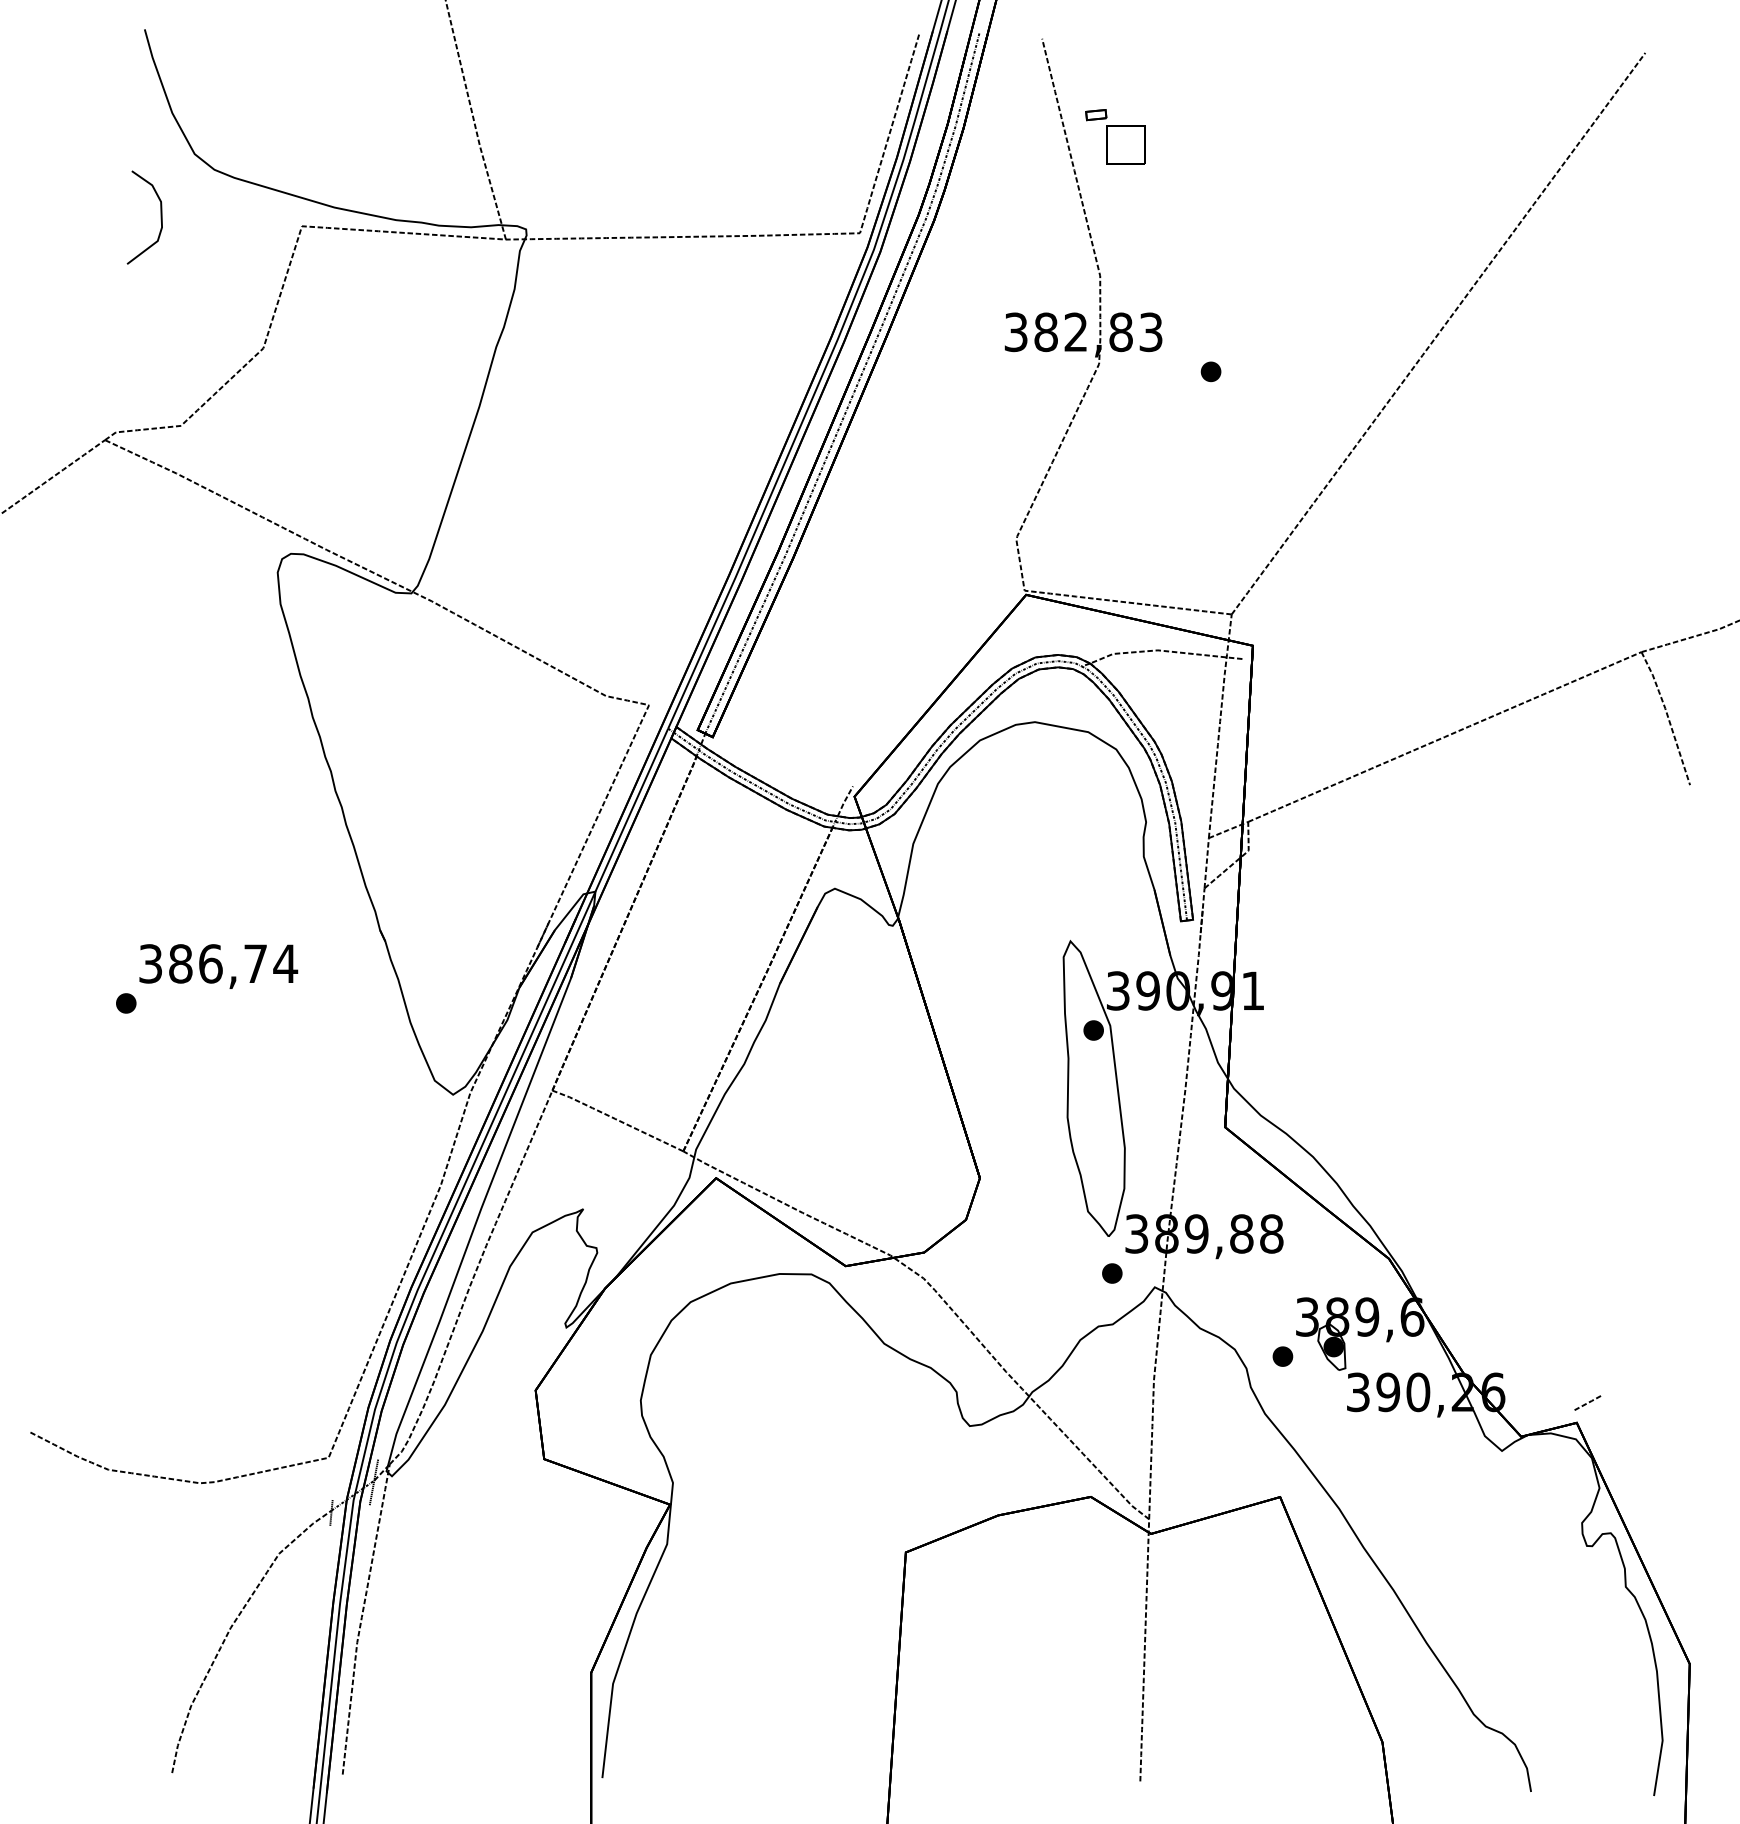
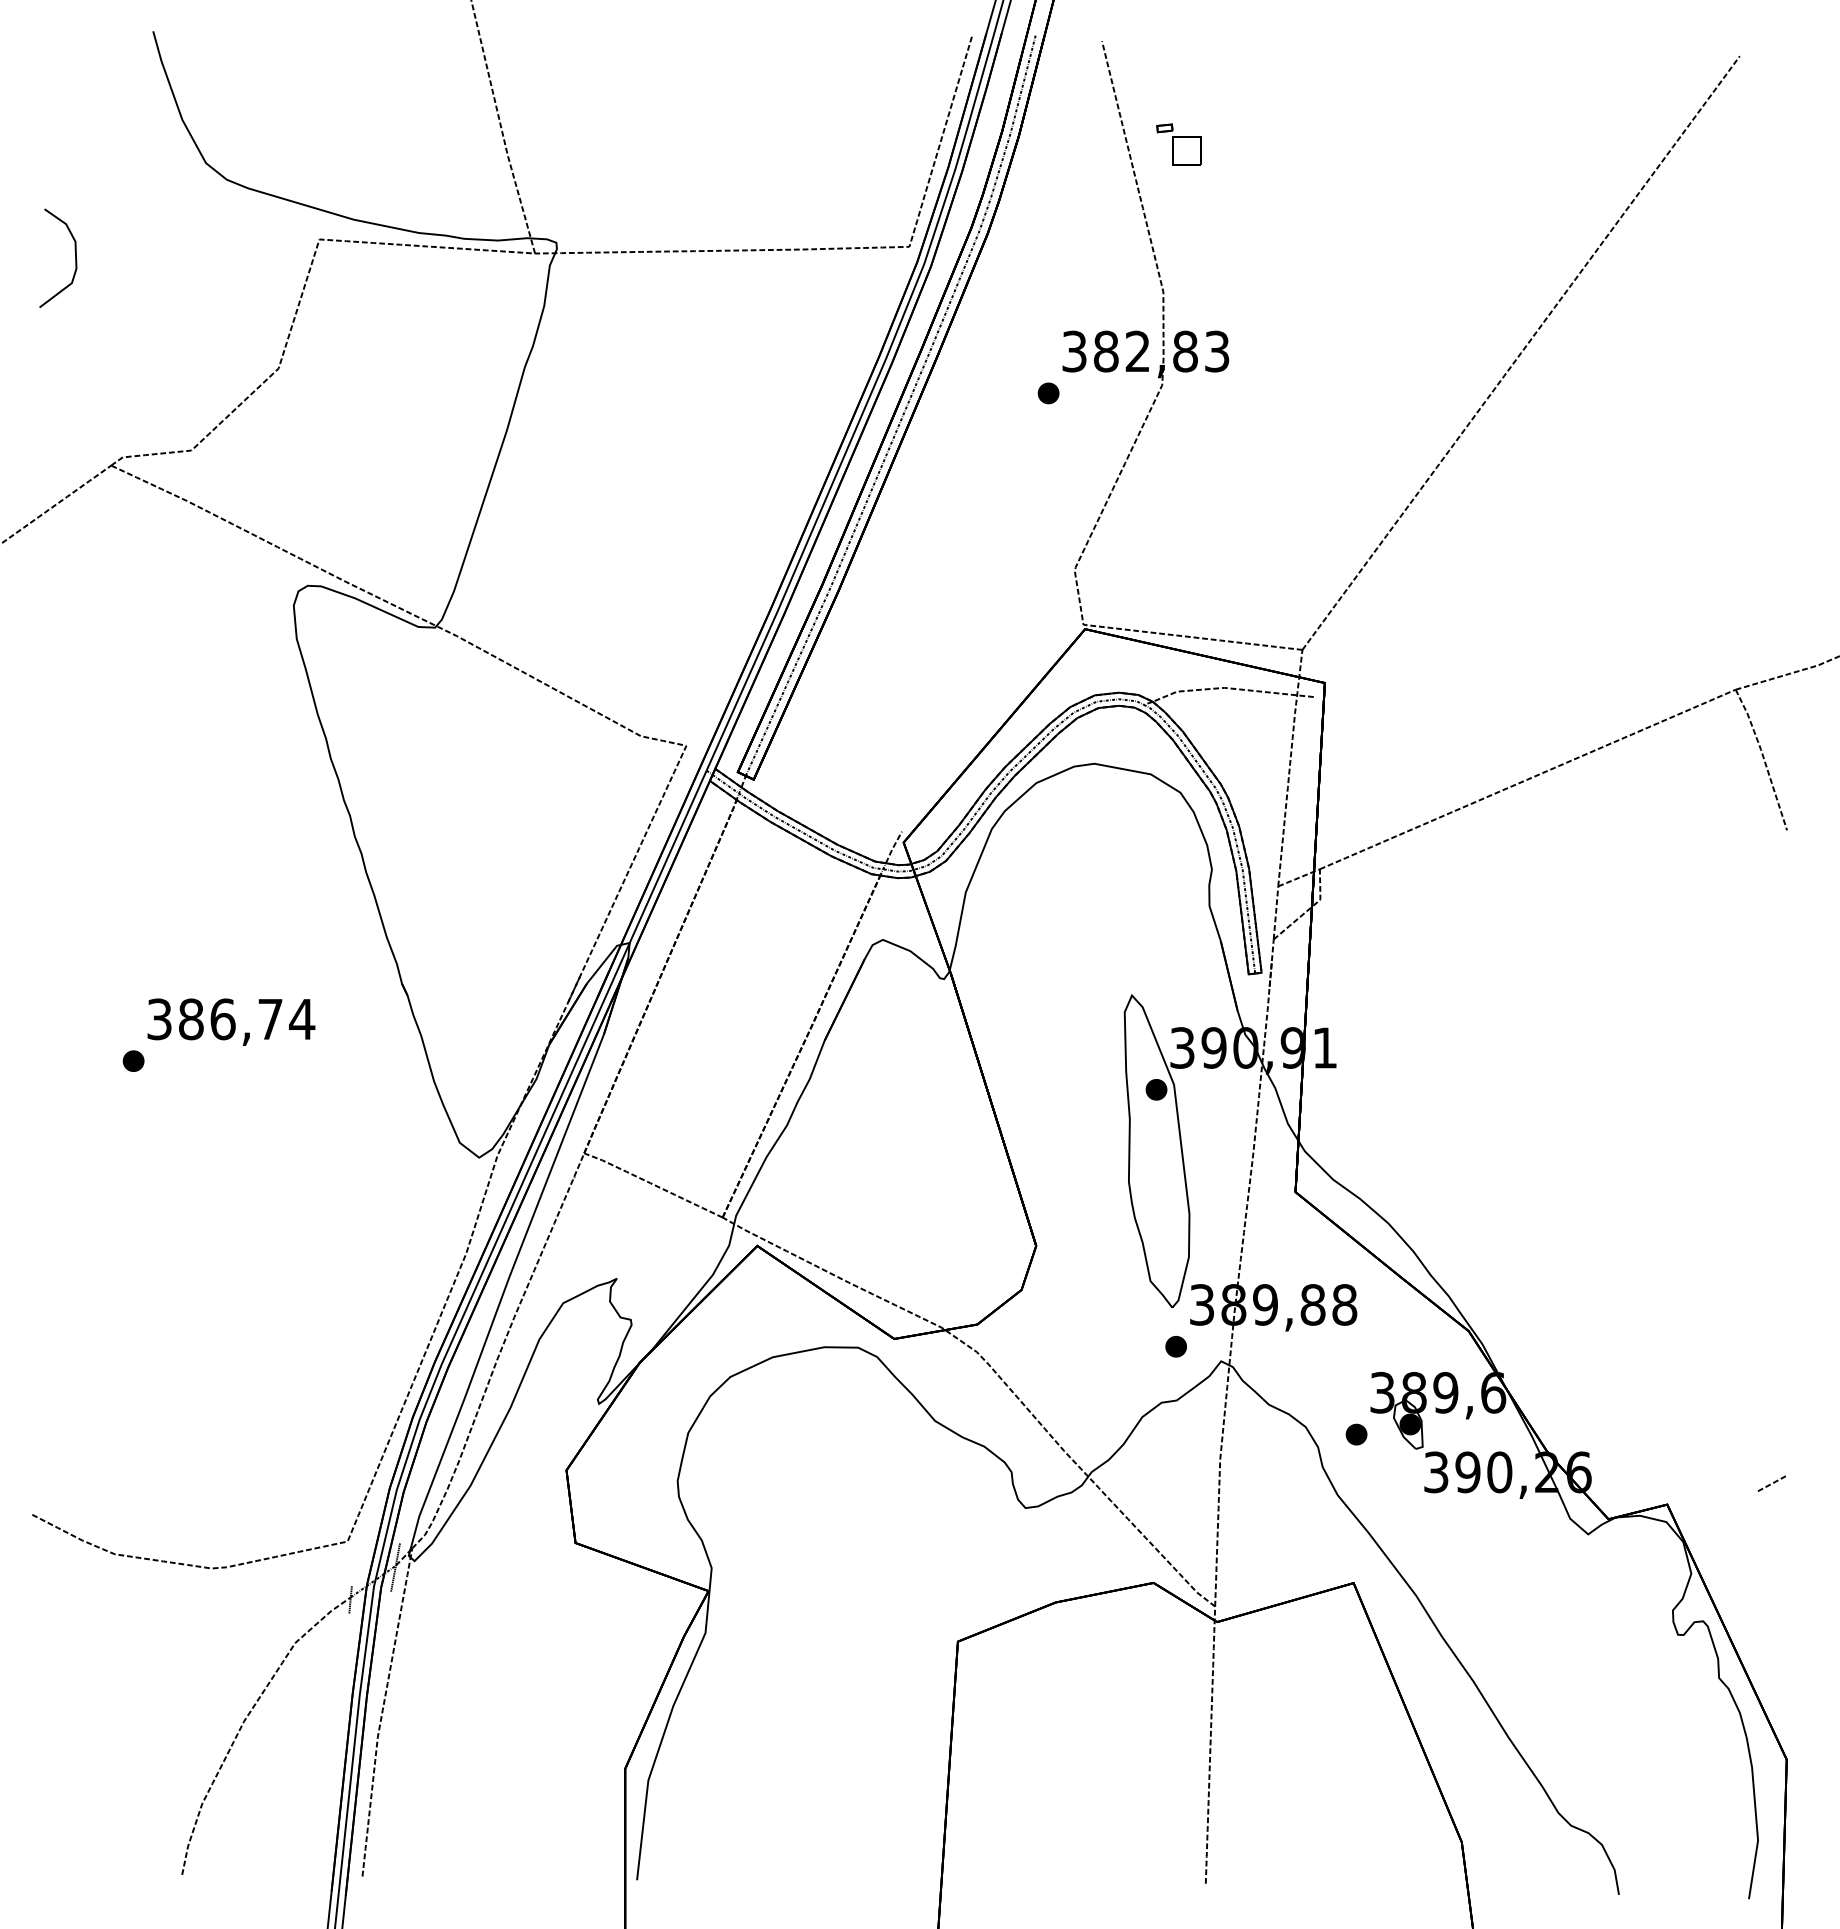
part: (1114, 136) -> (1178, 144), size x0.71
curve: (161, 216) -> (75, 257), moved
part: (1210, 371) -> (1048, 393), moved
line: (1586, 1402) -> (1770, 1483), moved

